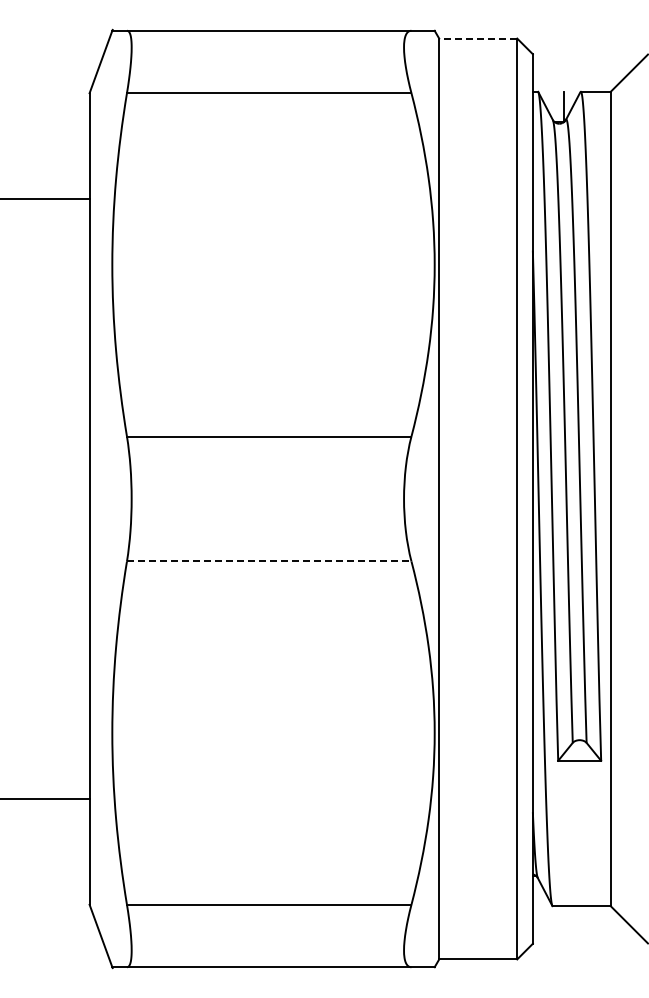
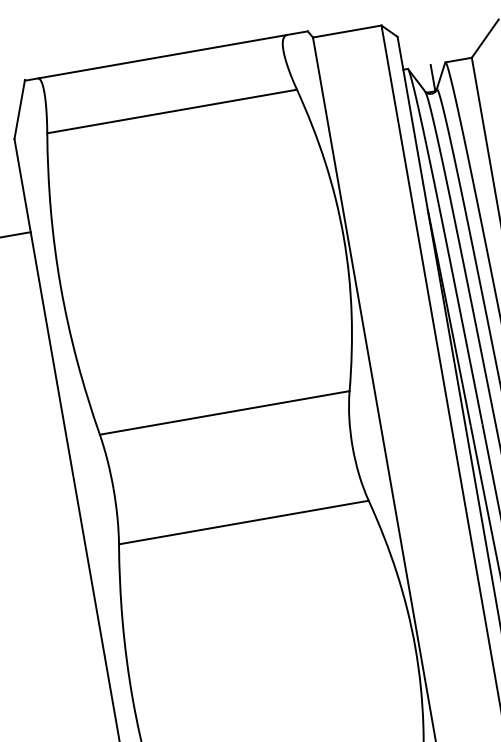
line: (477, 38) -> (346, 31), dashed -> solid
line: (269, 561) -> (244, 522), dashed -> solid

